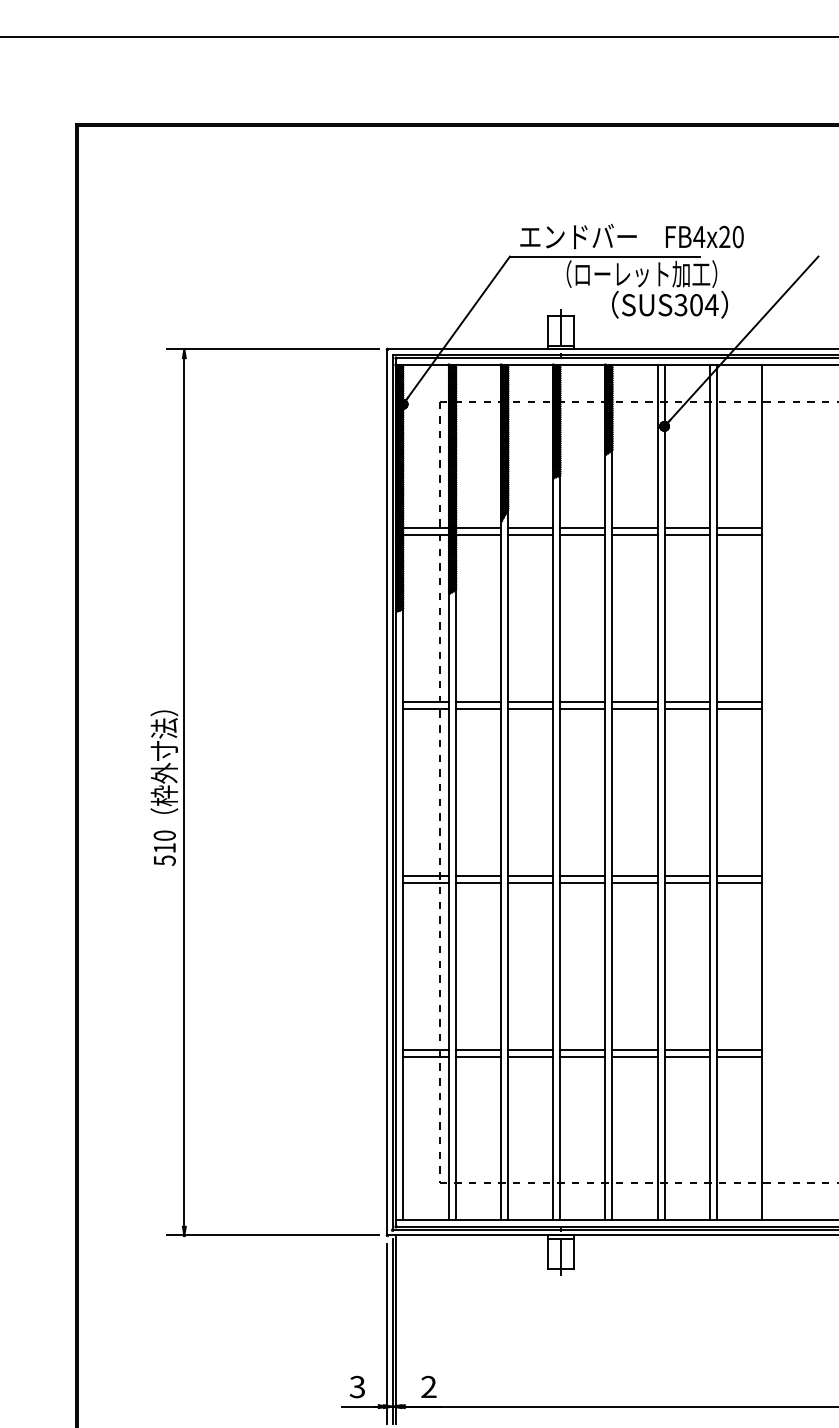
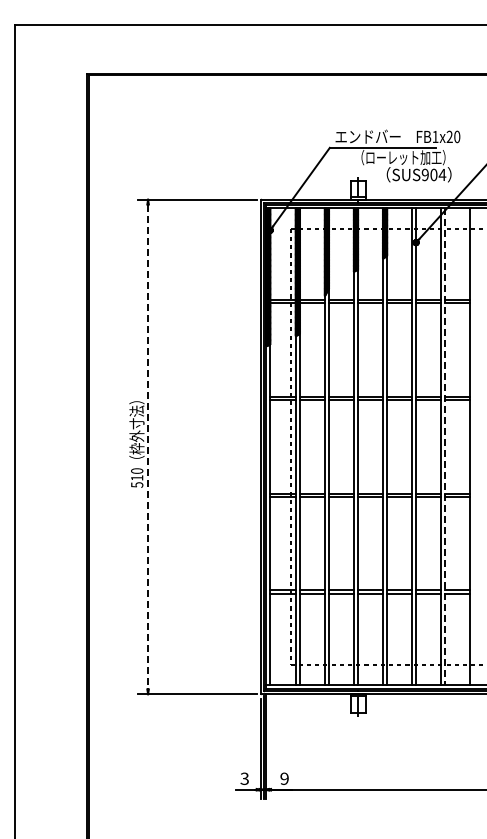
text: (699, 236) -> (435, 136), FB4x20 -> FB1x20
text: (679, 304) -> (424, 174), SUS304 -> SUS904
line: (717, 791) -> (445, 446), solid -> dashed
line: (185, 793) -> (148, 447), solid -> dashed
text: (428, 1386) -> (284, 778), 2 -> 9

